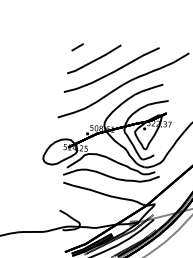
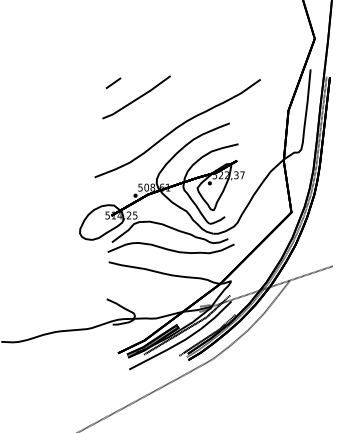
curve: (113, 71) -> (162, 111), removed

